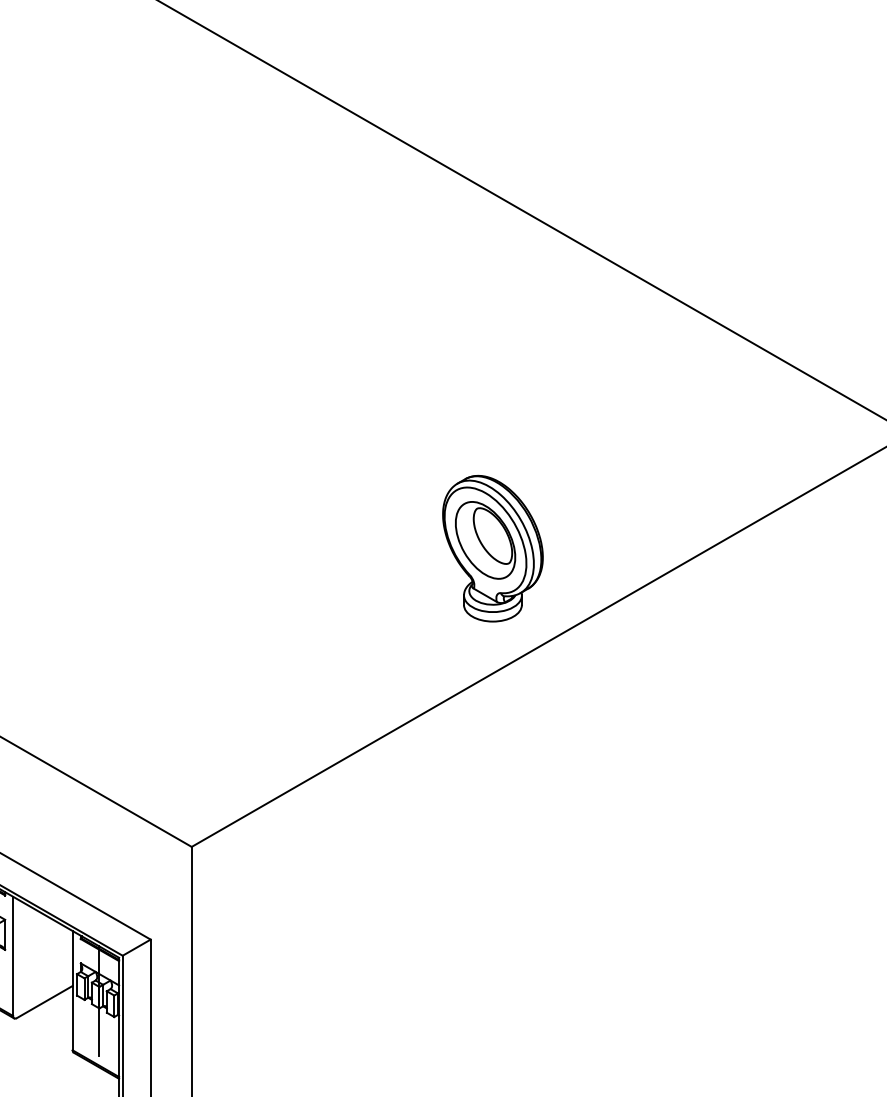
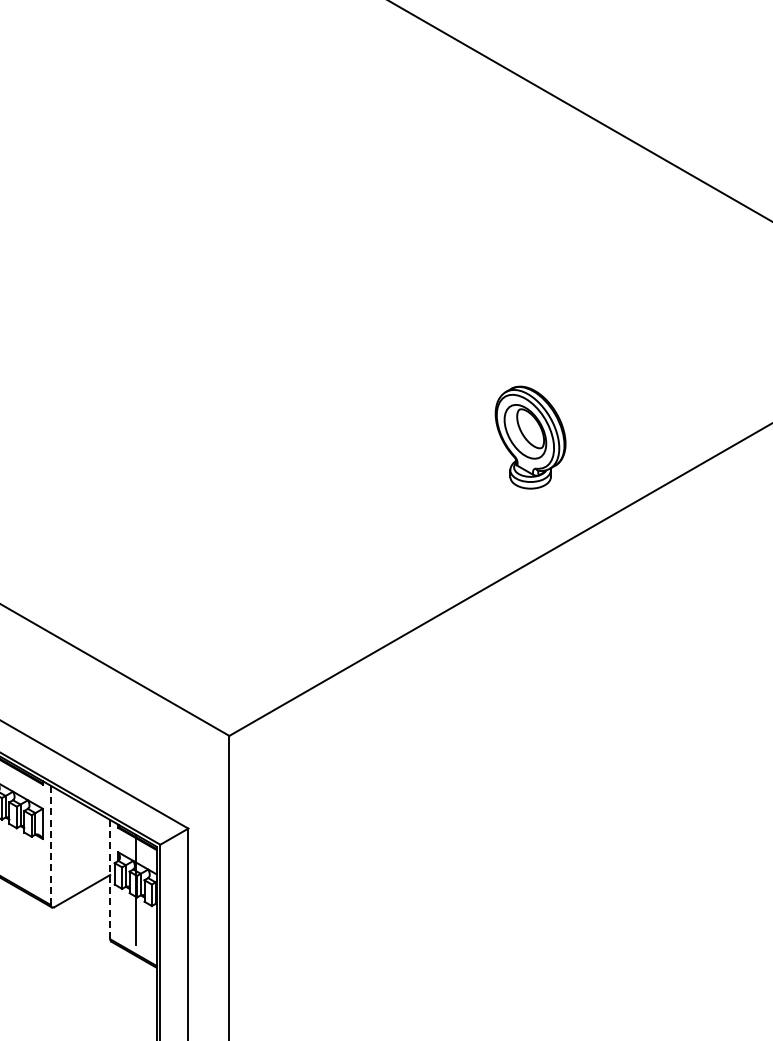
part: (492, 548) -> (530, 437), size x0.7
line: (13, 956) -> (51, 845), solid -> dashed
line: (72, 990) -> (110, 879), solid -> dashed

